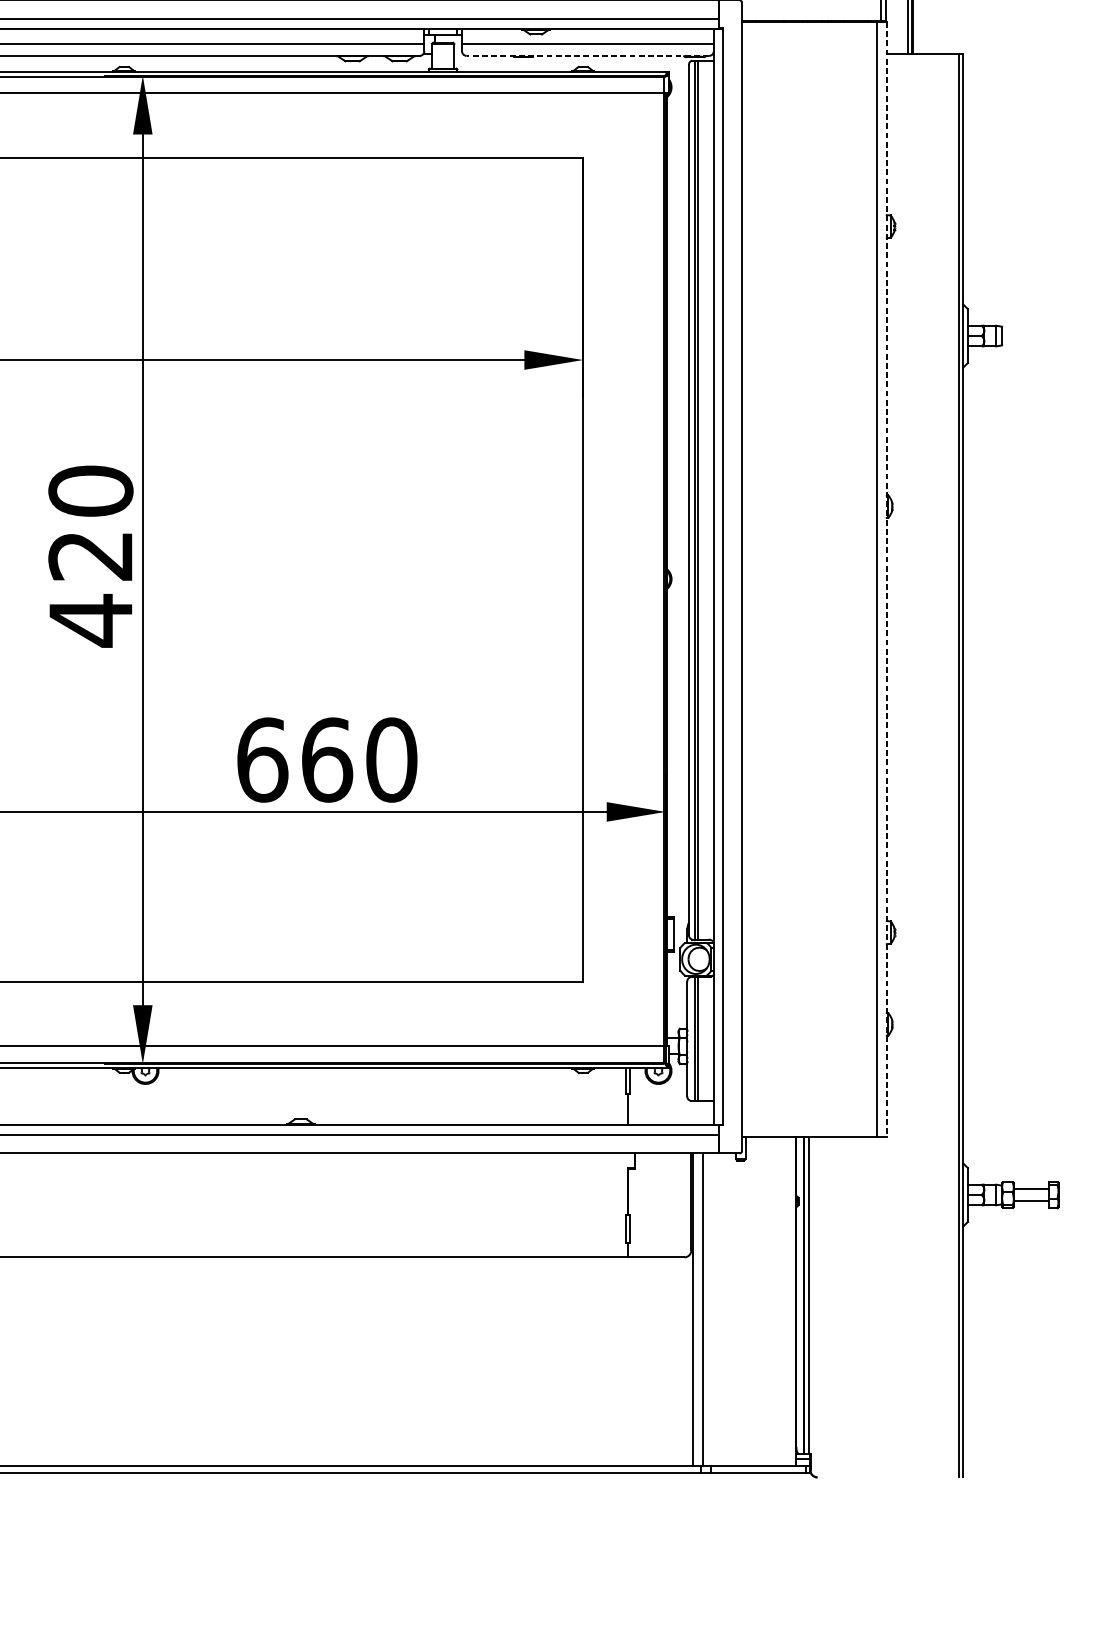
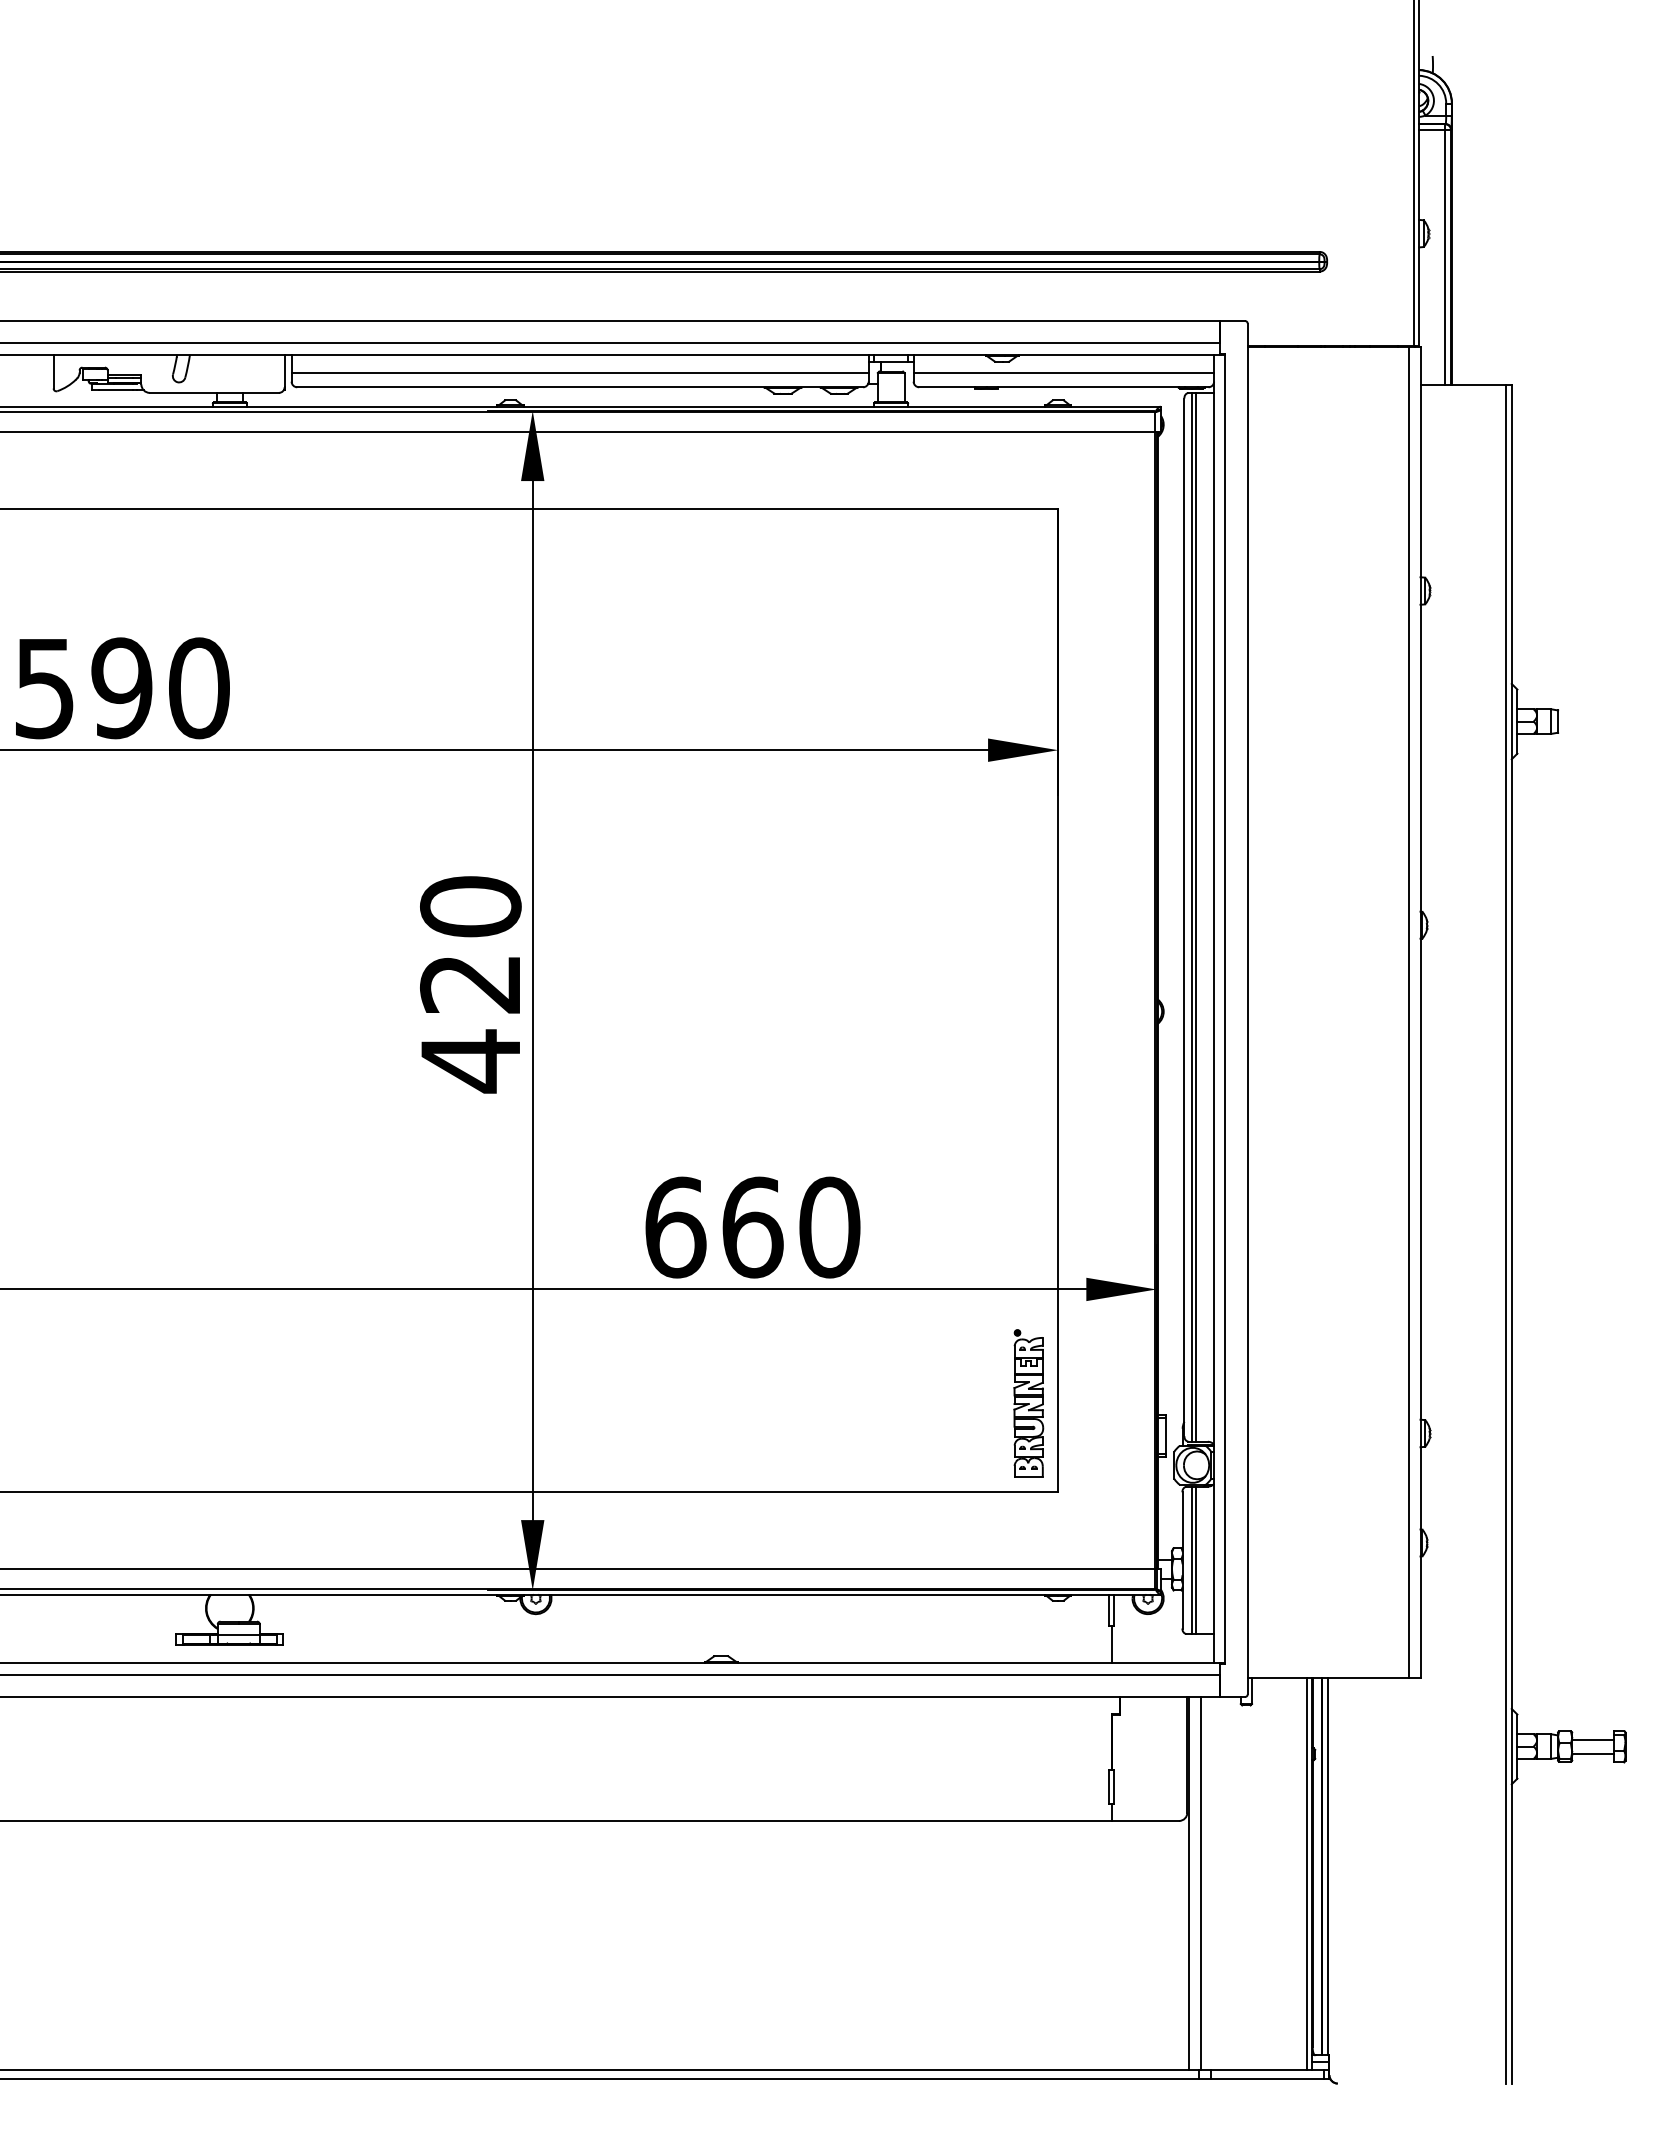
line: (587, 56) -> (1063, 387), dashed -> solid
line: (886, 579) -> (1420, 1012), dashed -> solid
part: (558, 907) -> (1028, 1403), added
line: (792, 1301) -> (1307, 1873), added

